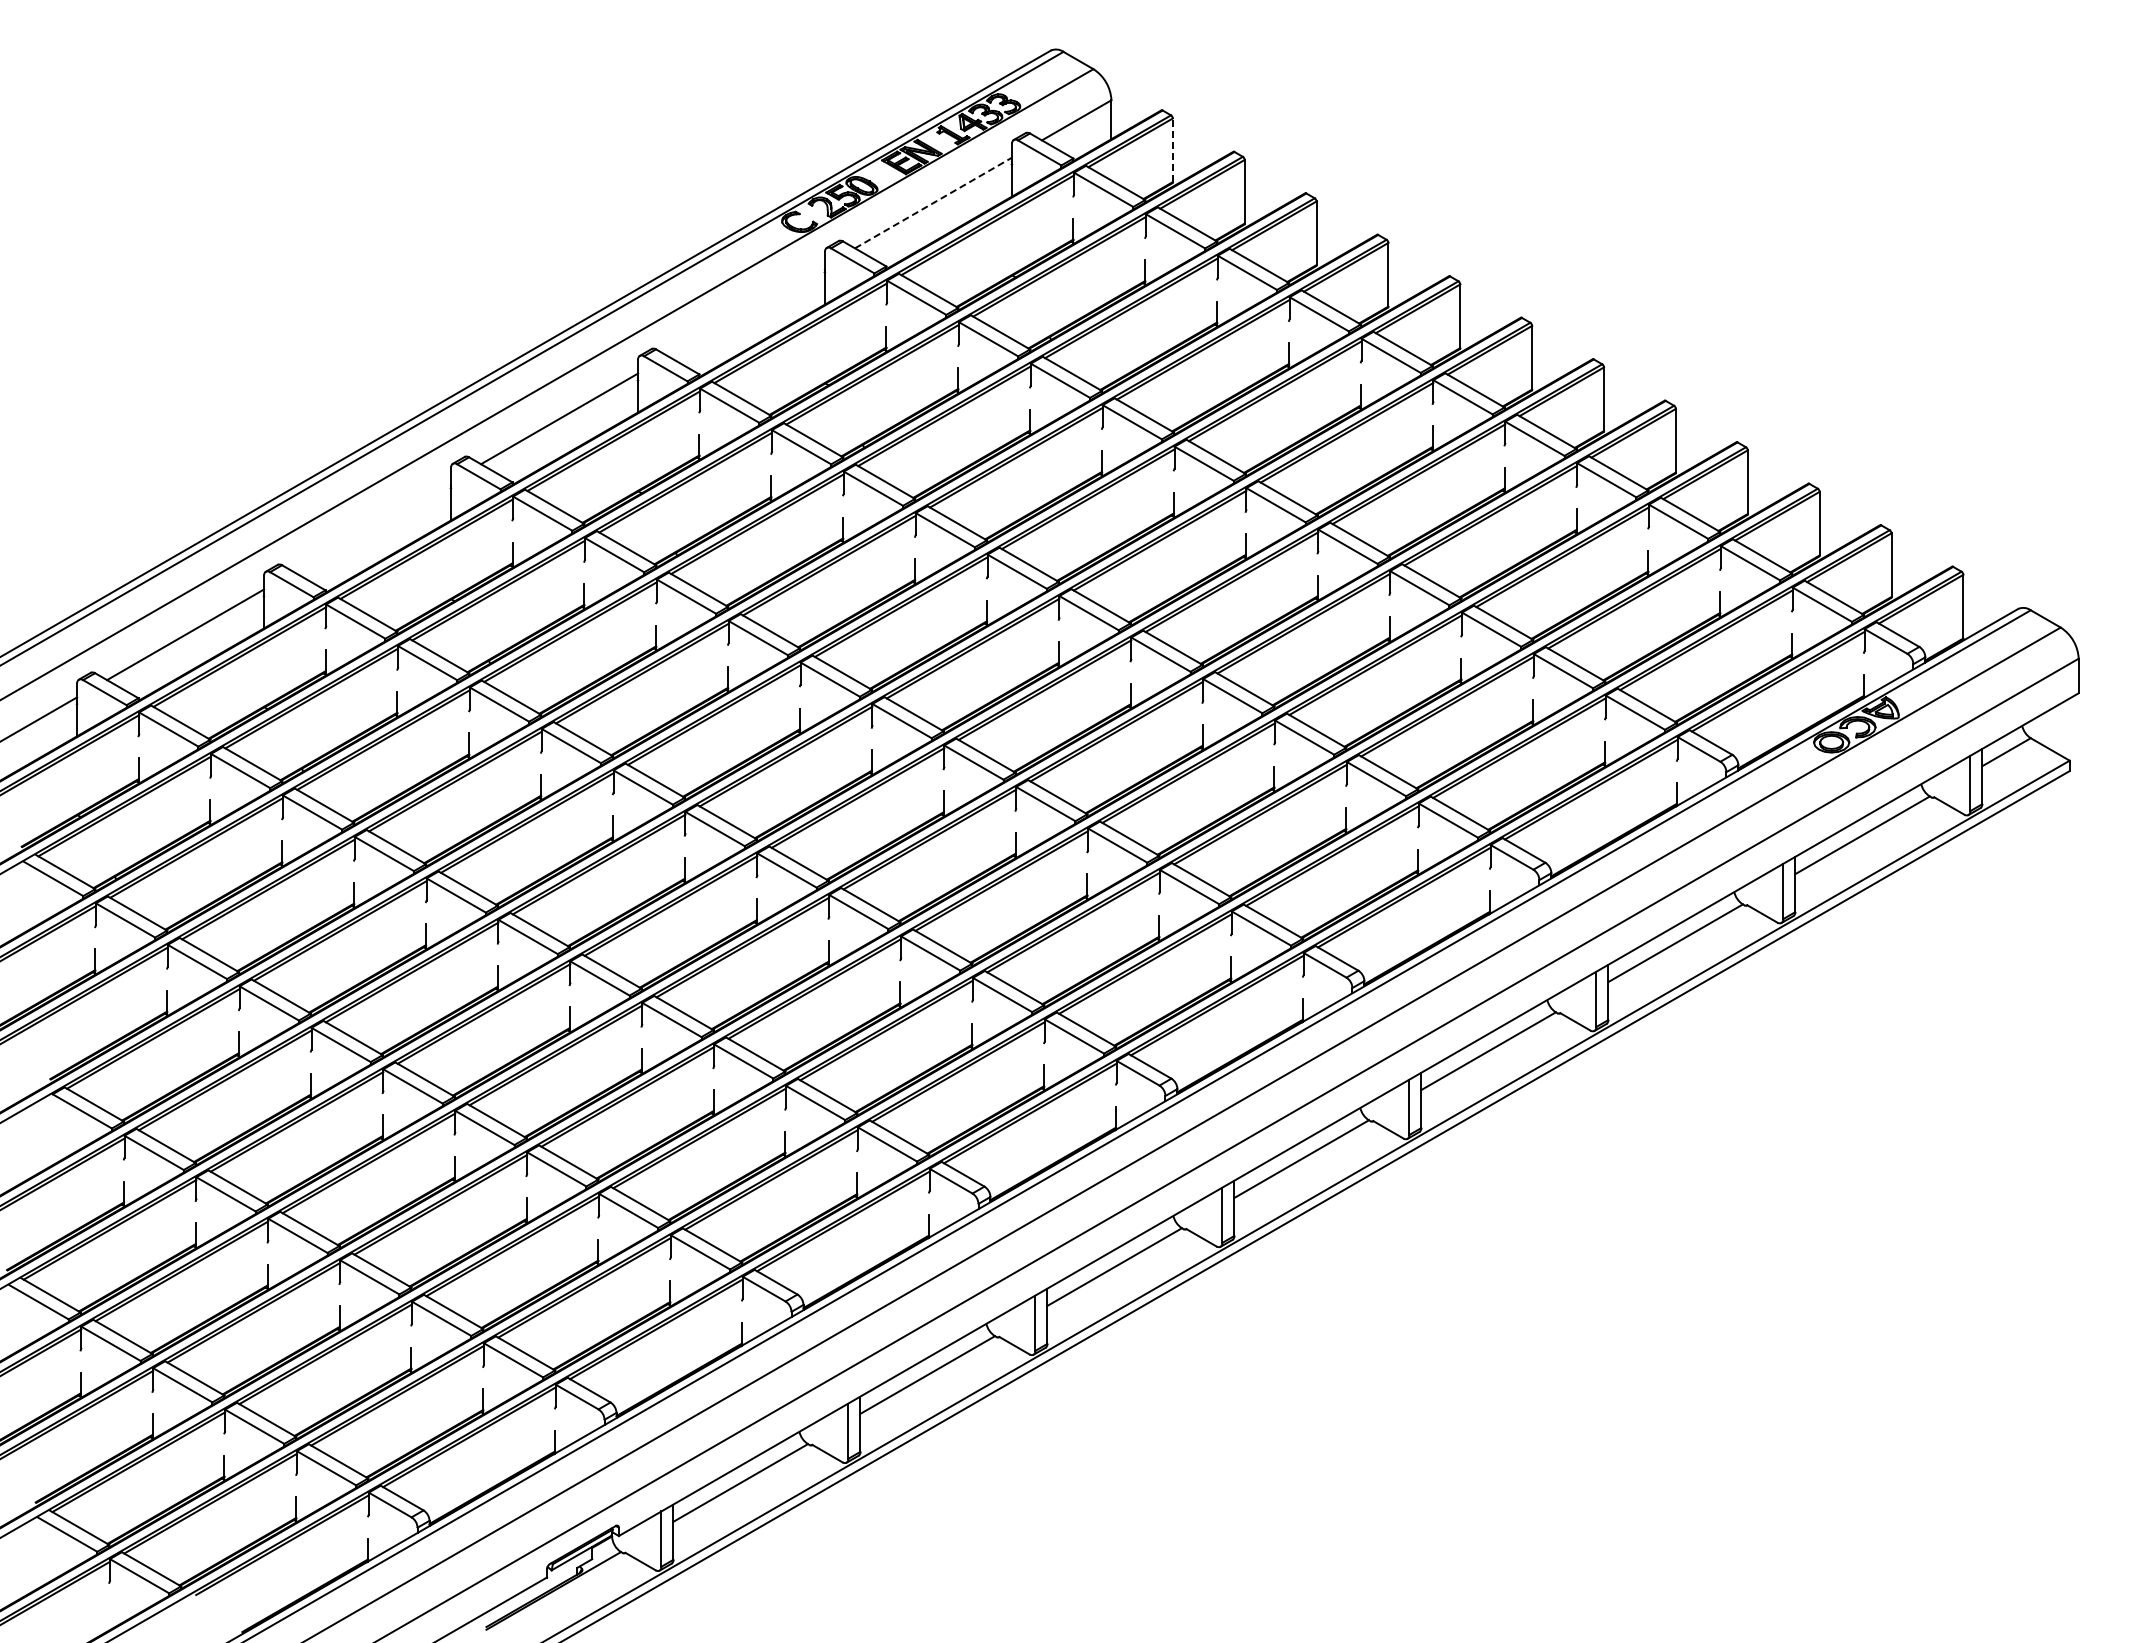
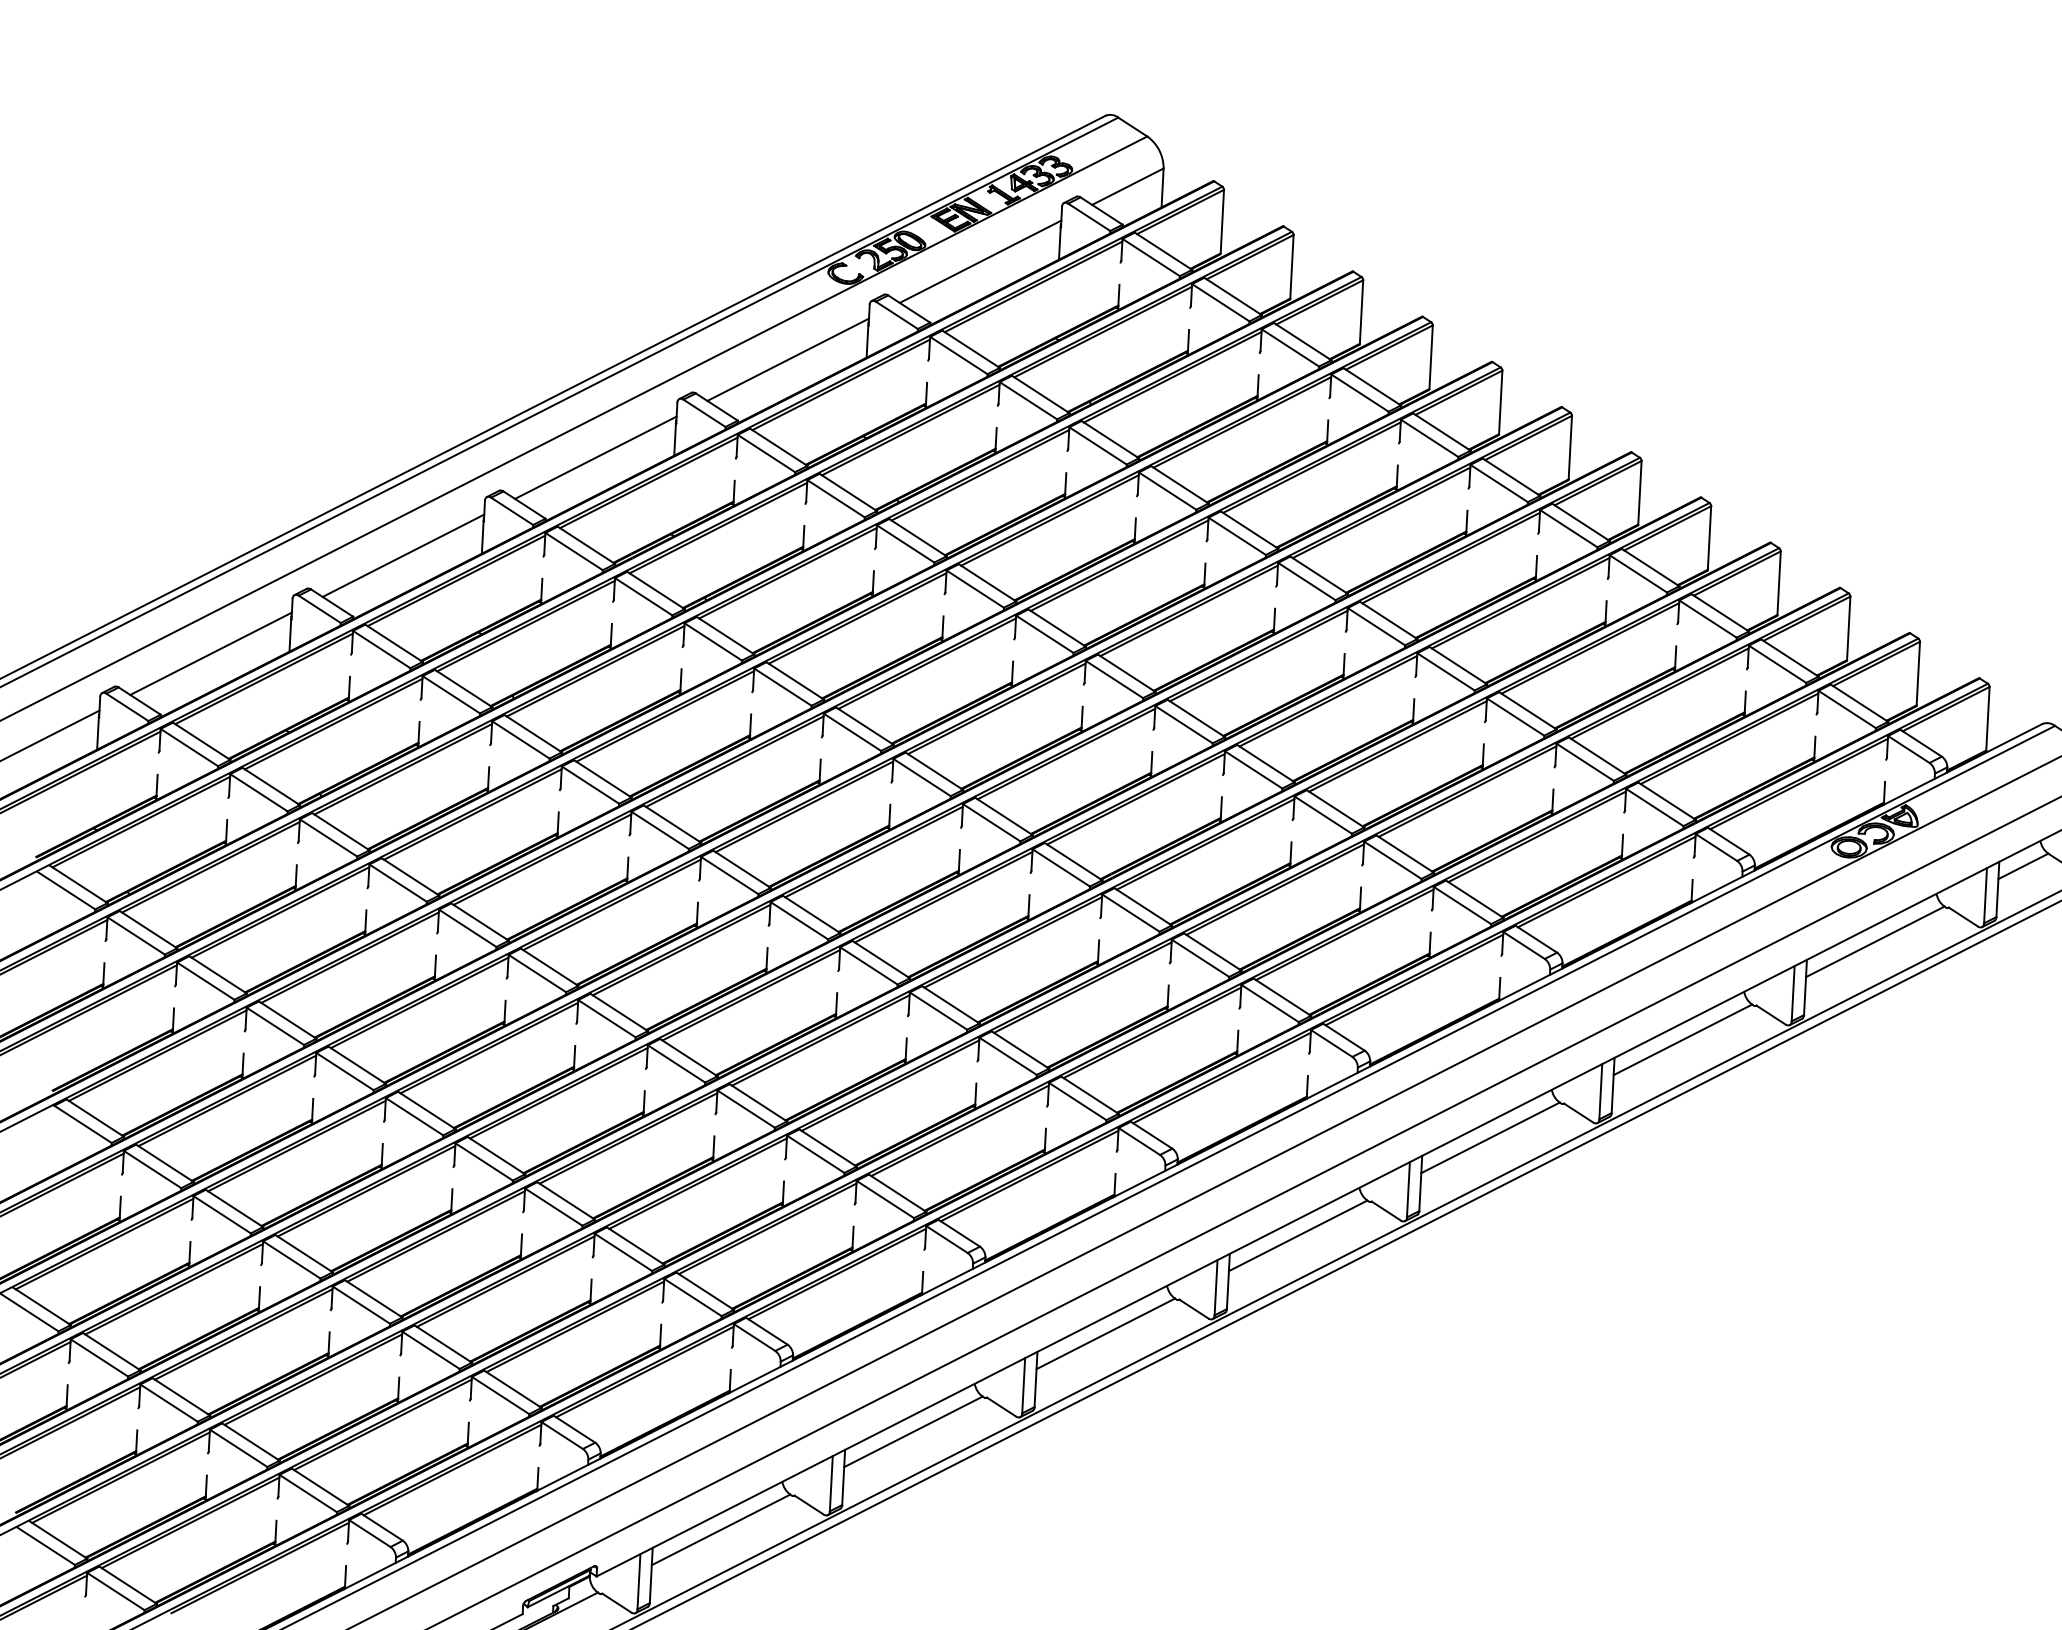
line: (1172, 150) -> (1221, 221), dashed -> solid
line: (933, 203) -> (980, 262), dashed -> solid
line: (746, 310) -> (788, 359), added
line: (372, 526) -> (403, 555), added

